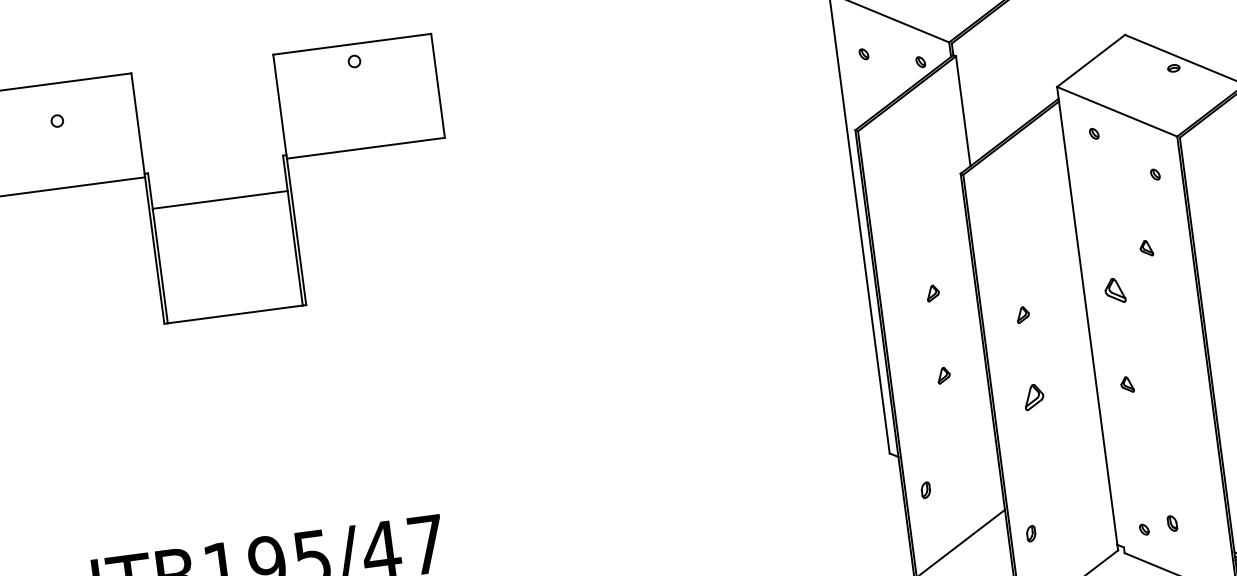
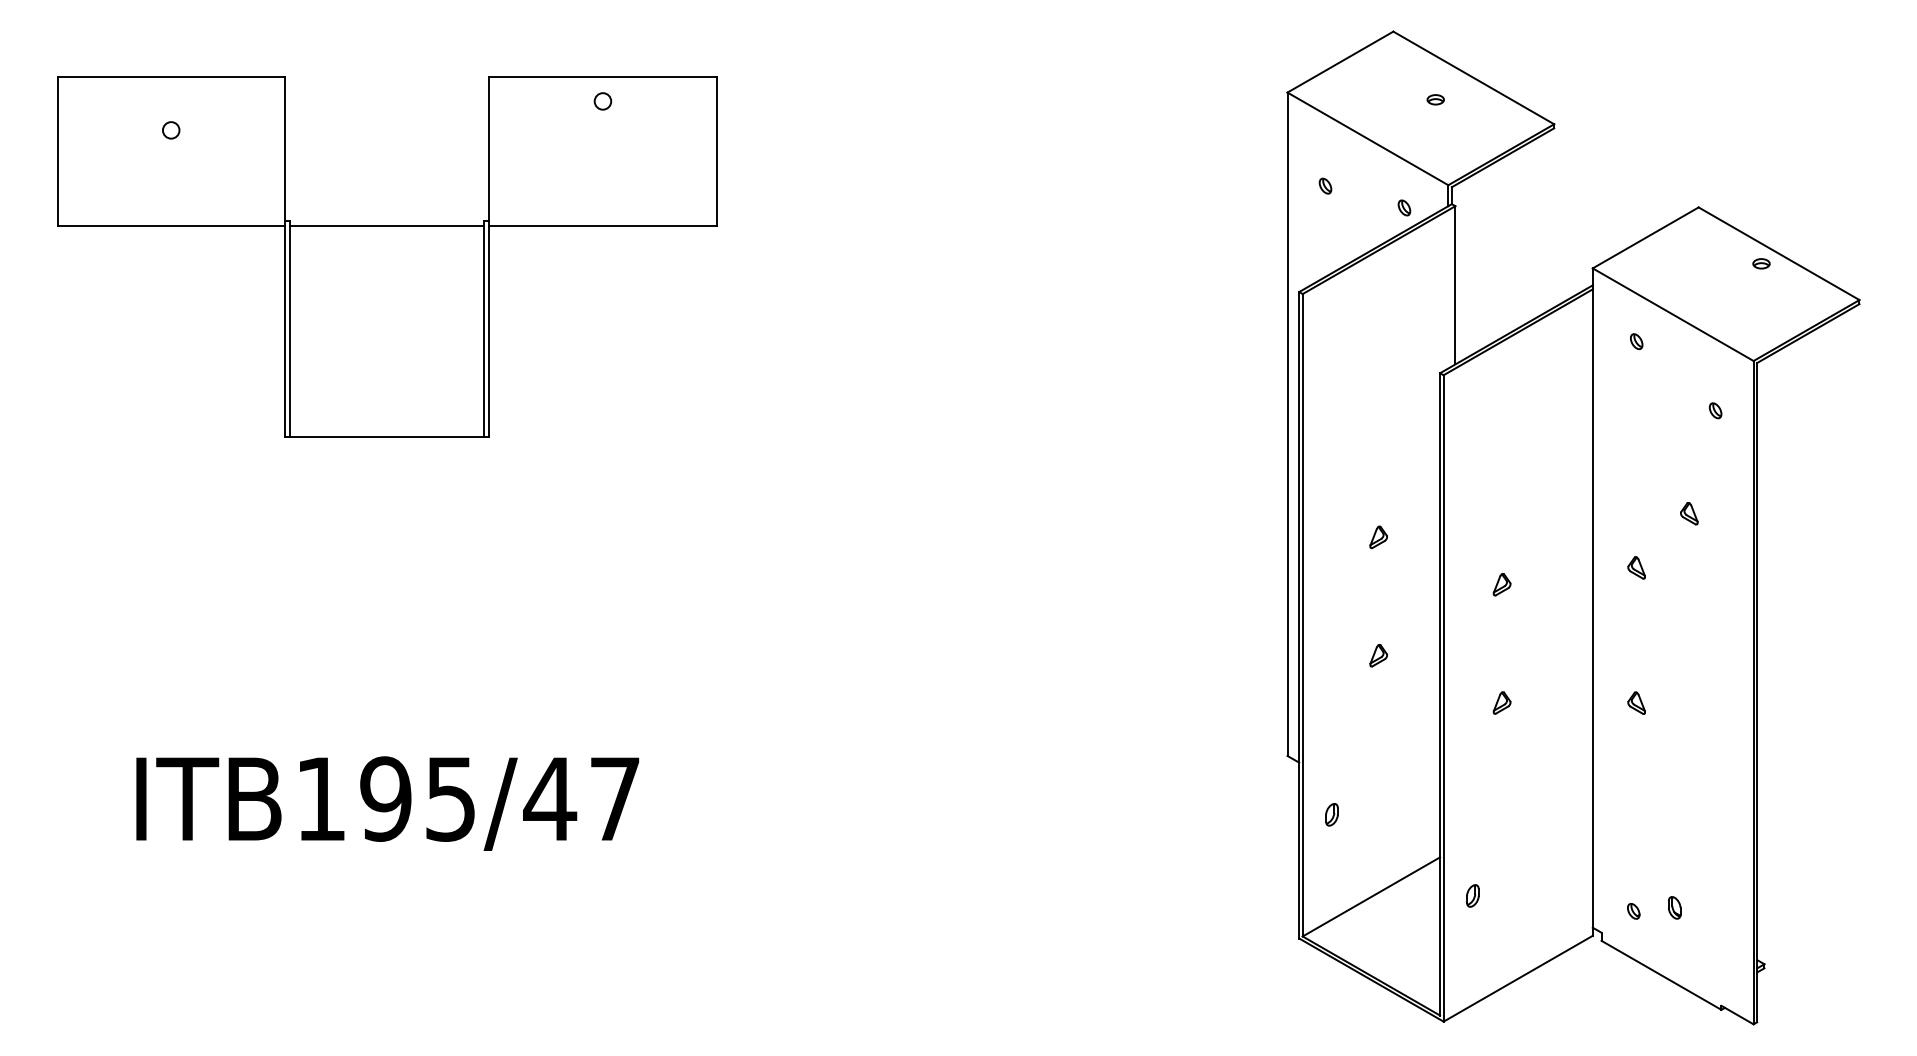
line: (219, 200) -> (386, 226), moved
part: (1114, 290) -> (1636, 567), size x0.62
part: (1033, 396) -> (1501, 702), size x0.62

